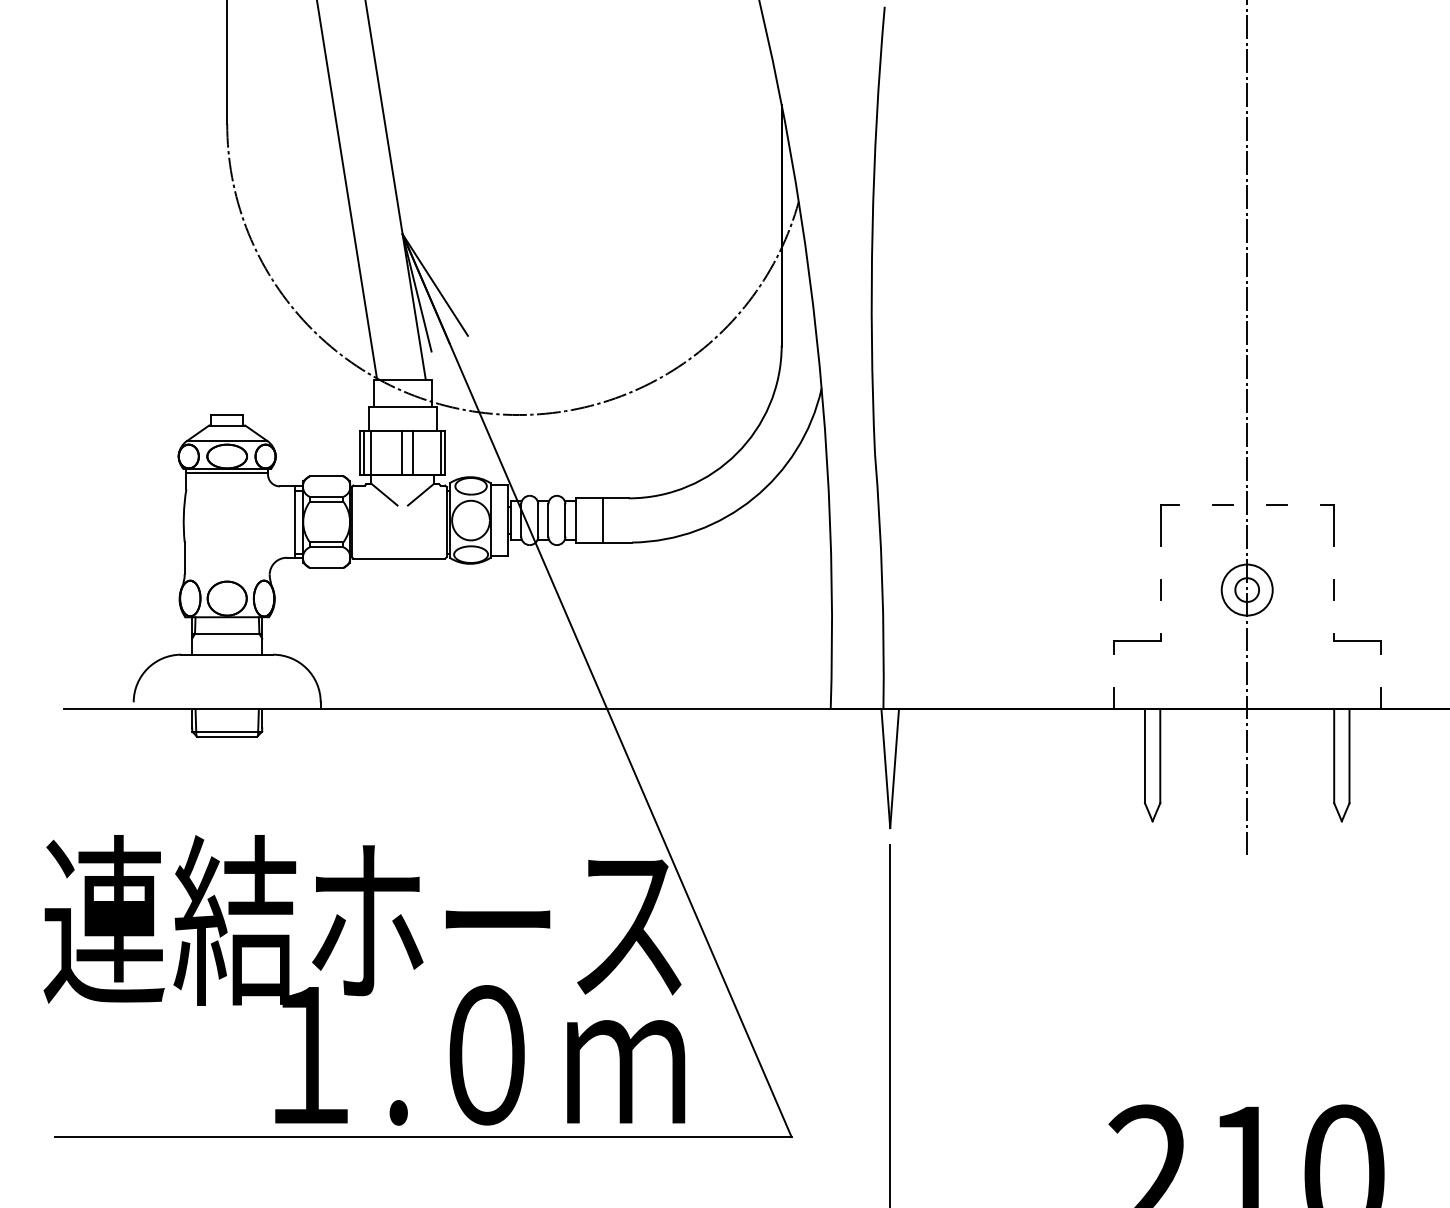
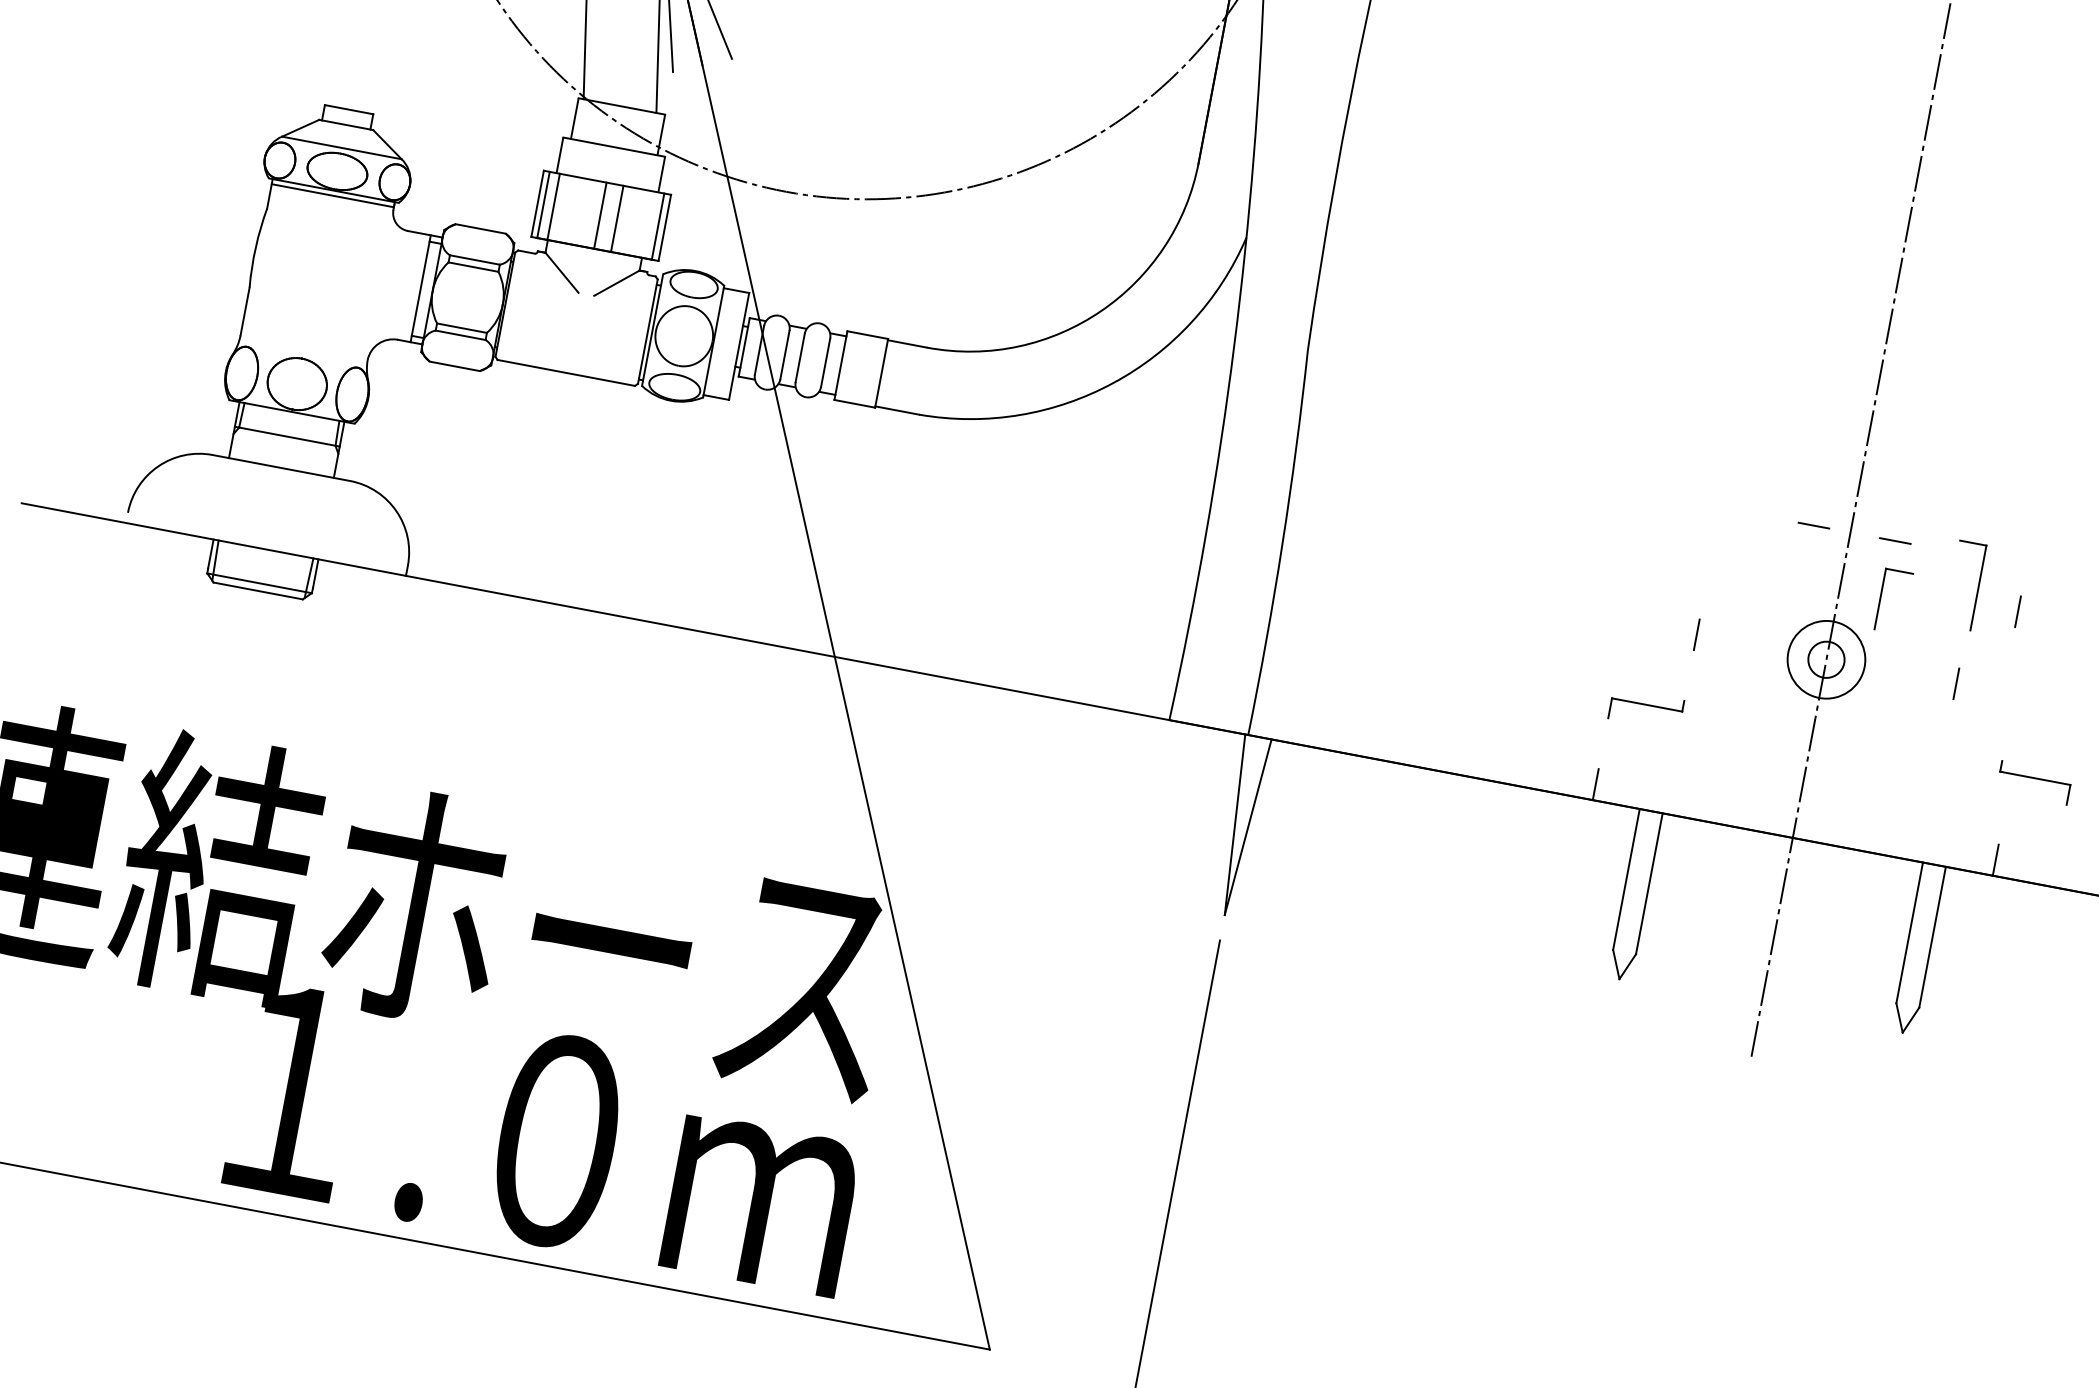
part: (1161, 525) -> (1881, 599), moved
part: (1327, 525) -> (1964, 585), size x1.4
line: (1364, 535) -> (2017, 611), added
part: (1357, 643) -> (2034, 781), moved

